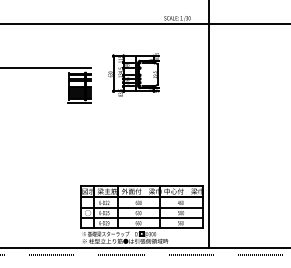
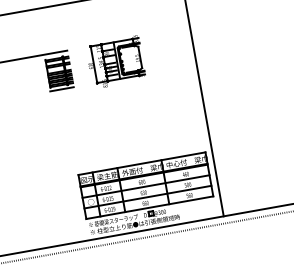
part: (133, 74) -> (114, 61), moved

